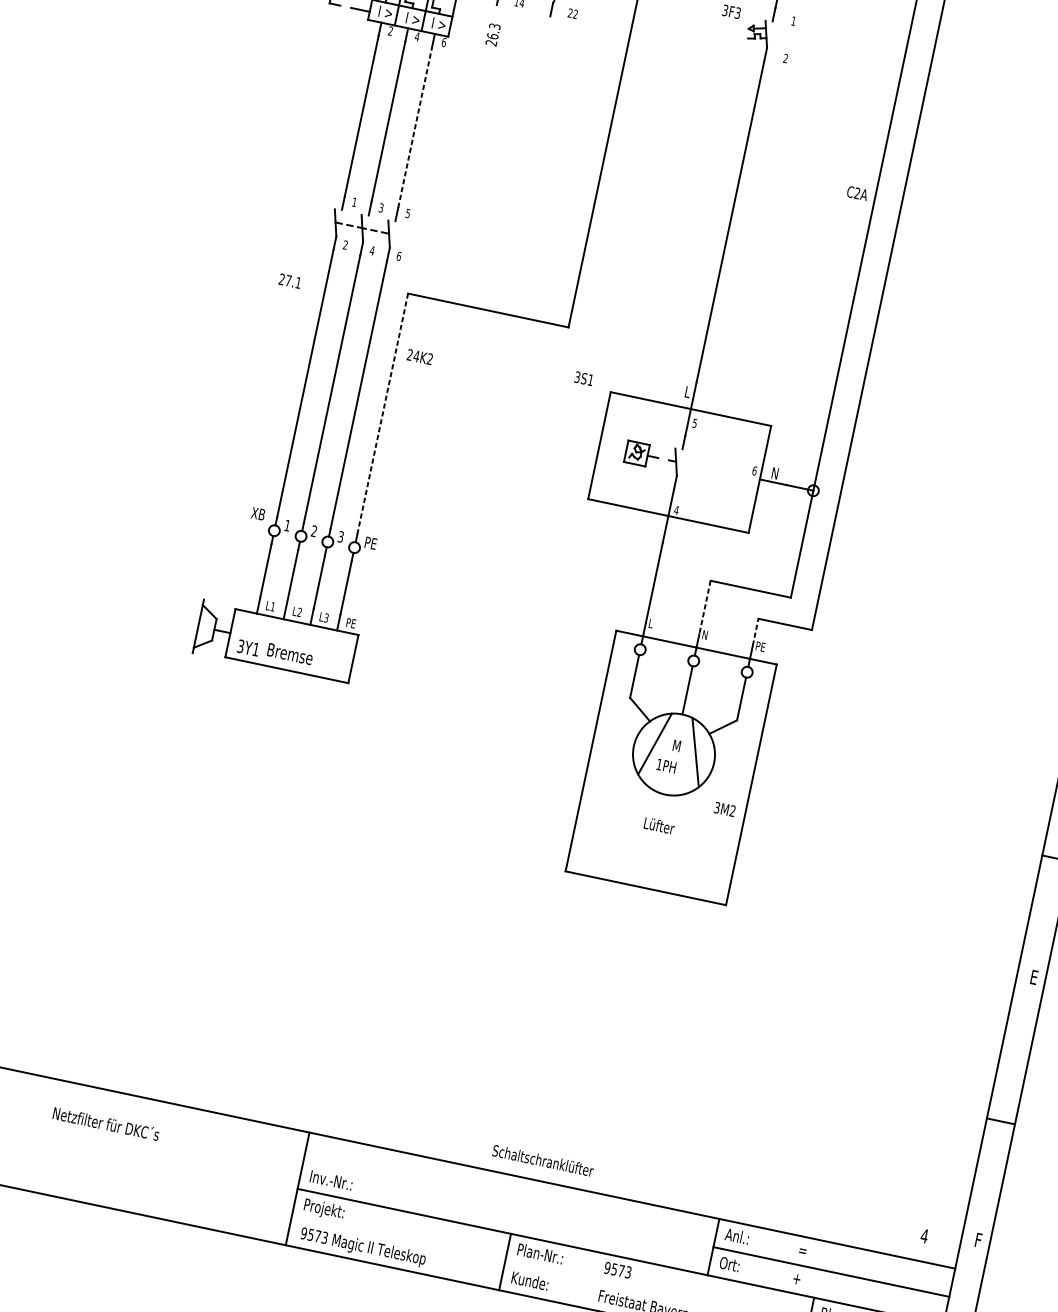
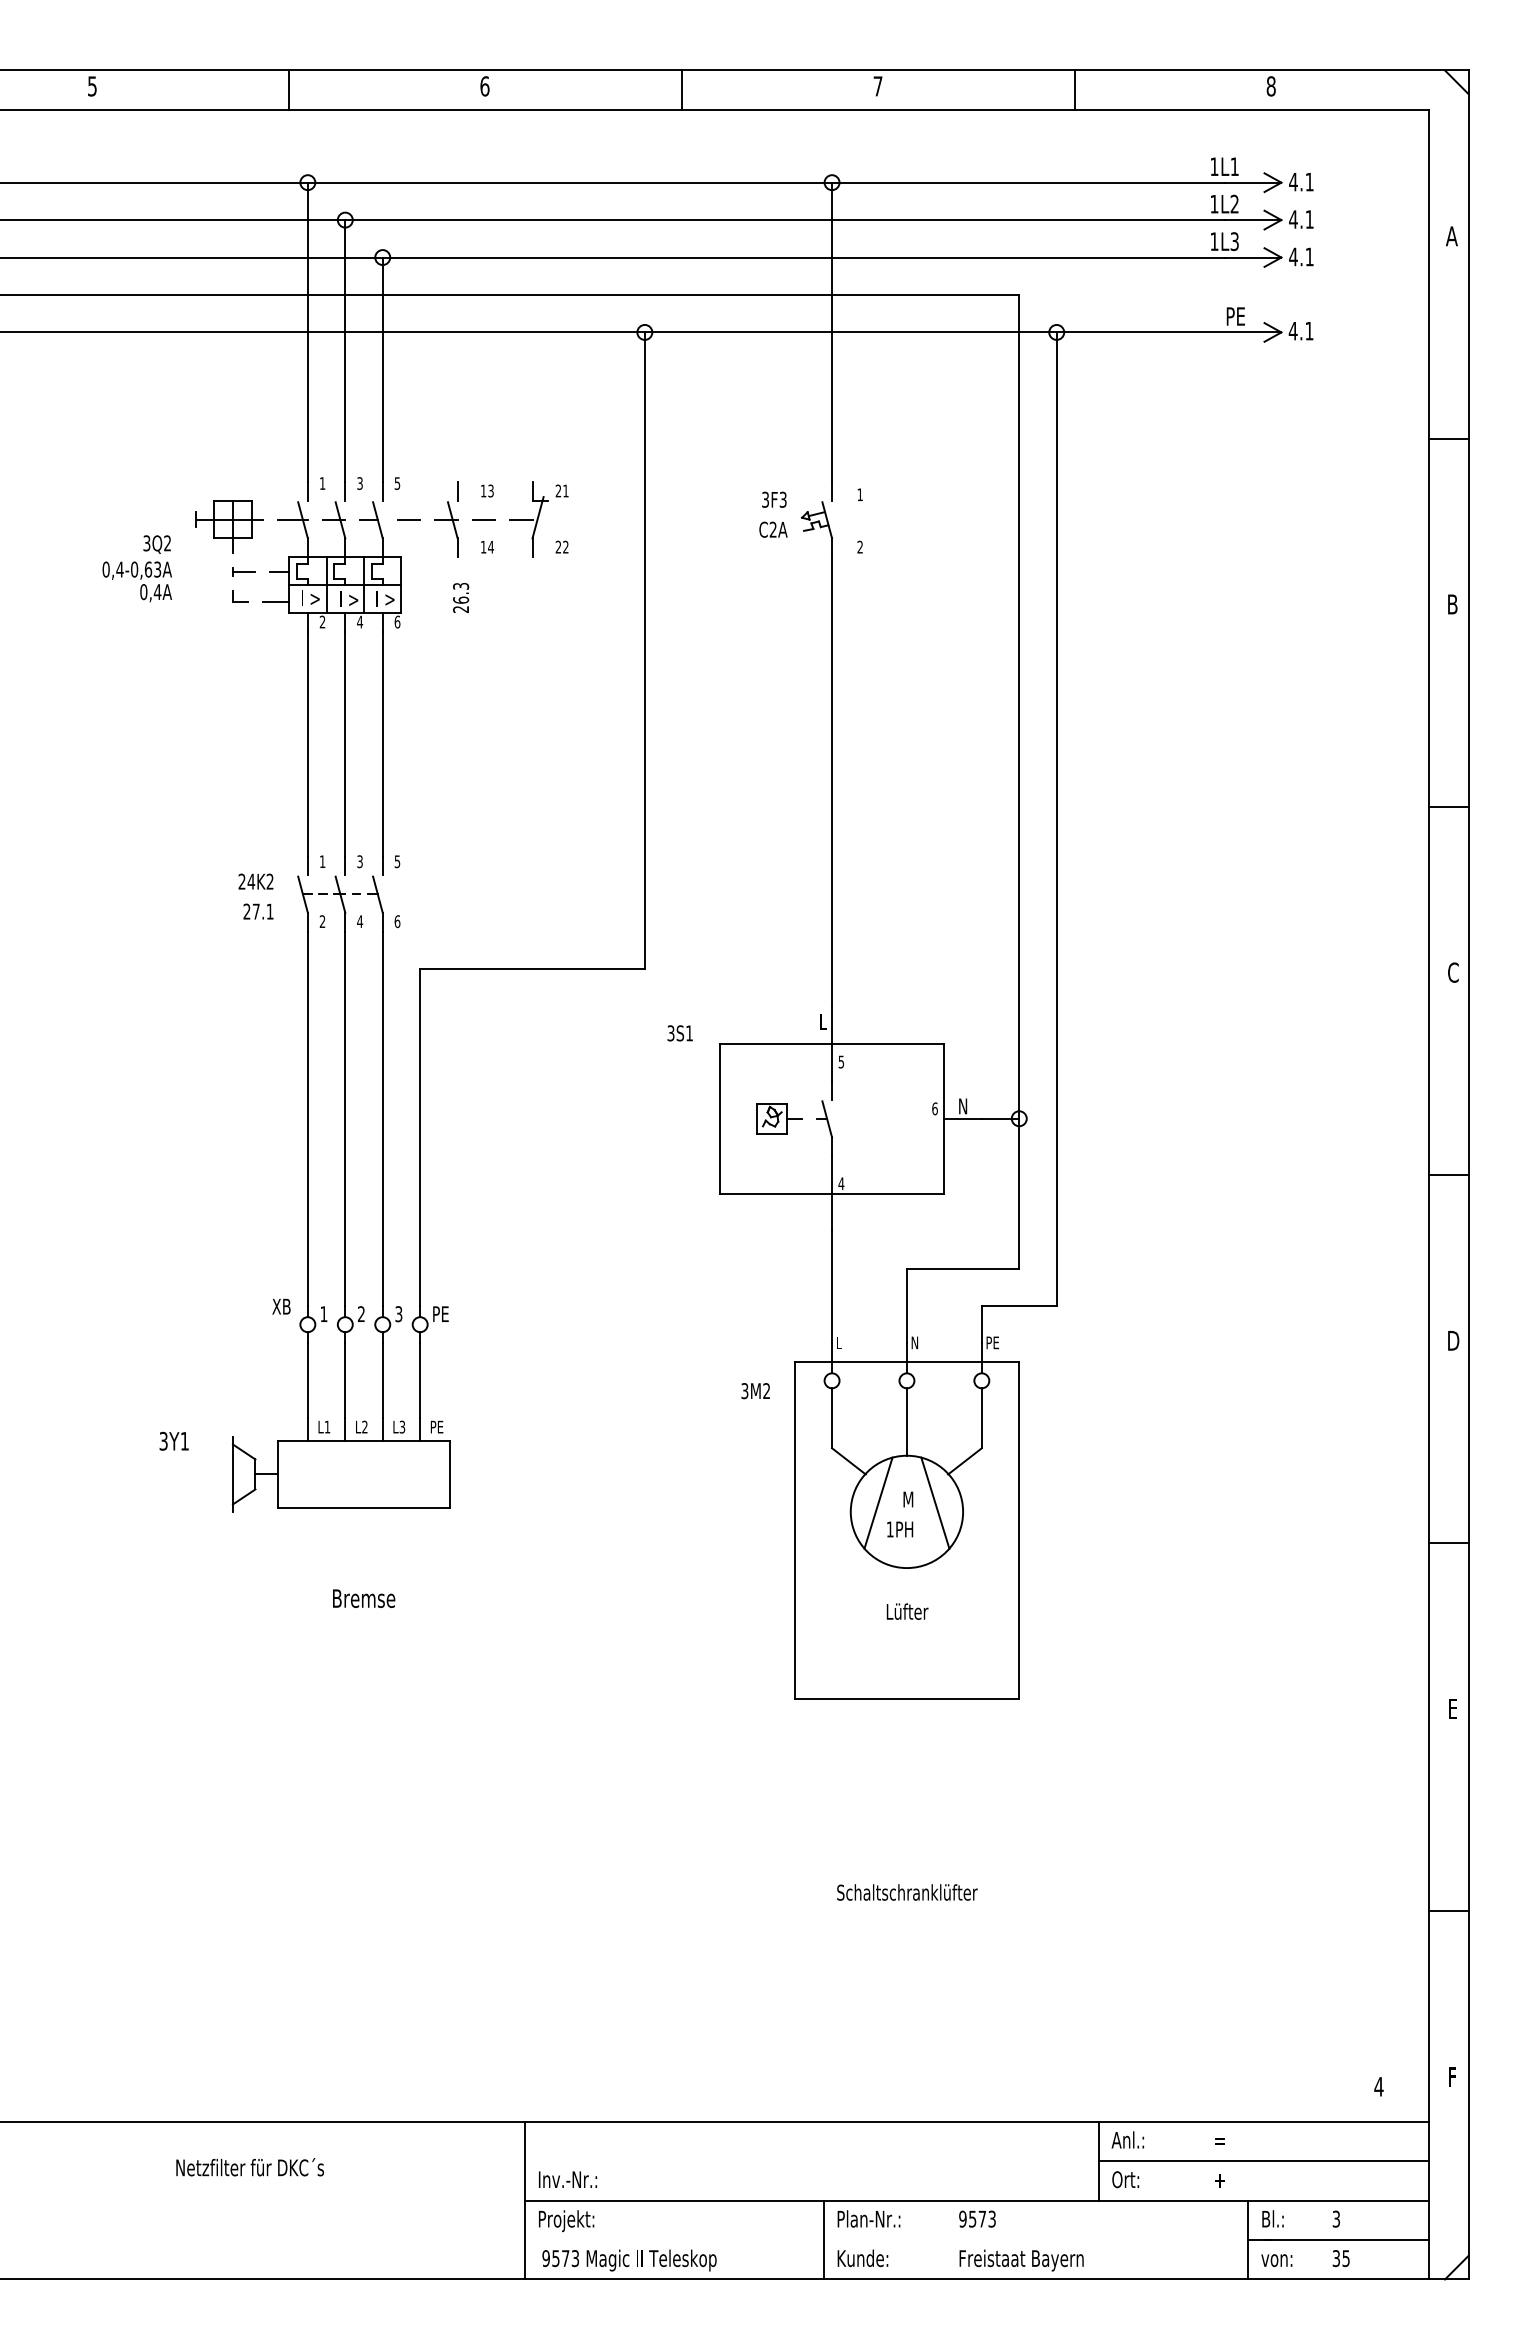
line: (415, 126) -> (382, 743), dashed -> solid
text: (857, 193) -> (773, 529), moved
text: (290, 281) -> (258, 911), moved
text: (419, 356) -> (255, 881), moved
line: (383, 413) -> (420, 1136), dashed -> solid
line: (704, 607) -> (906, 1306), dashed -> solid
line: (755, 631) -> (981, 1324), dashed -> solid
text: (248, 647) -> (173, 1440), moved
text: (290, 654) -> (364, 1598), moved
text: (724, 809) -> (755, 1391), moved
text: (543, 1160) -> (907, 1892), moved

